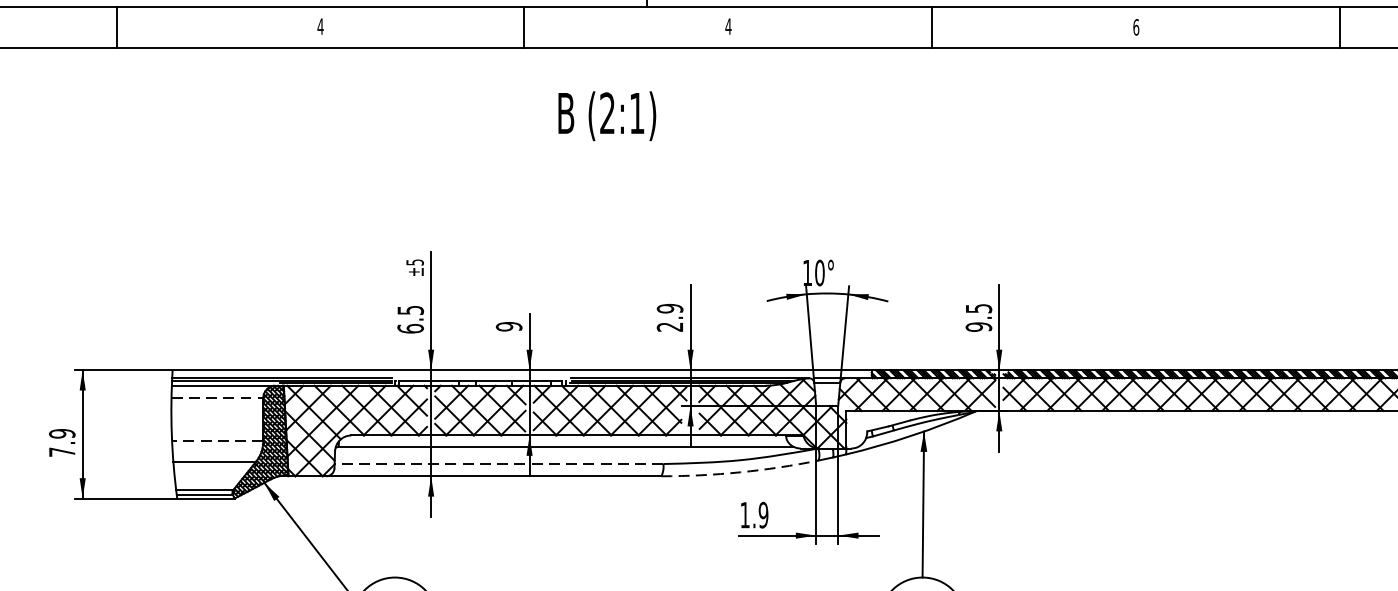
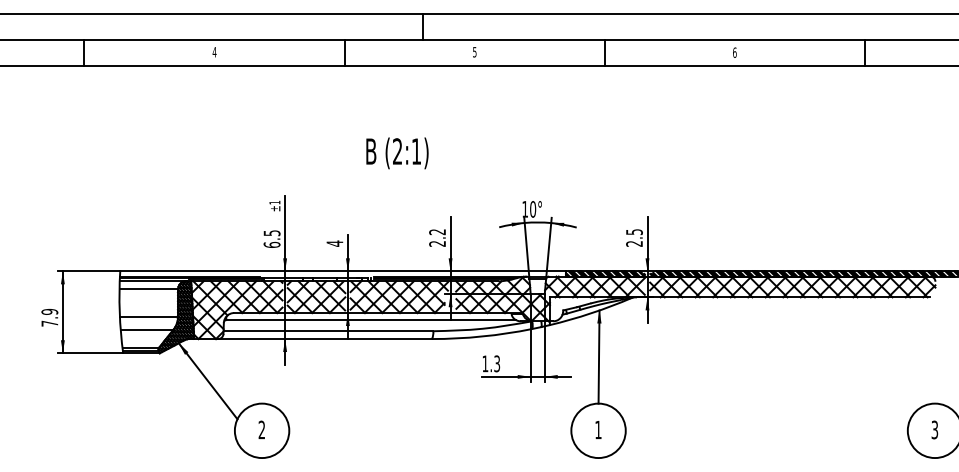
text: (728, 27) -> (474, 52), 4 -> 5
text: (607, 116) -> (397, 153), moved
text: (414, 262) -> (274, 202), ±5 -> ±1
text: (670, 309) -> (437, 232), 2.9 -> 2.2
text: (508, 326) -> (334, 243), 9 -> 4
text: (978, 326) -> (634, 243), 9.5 -> 2.5
line: (218, 398) -> (149, 289), dashed -> solid
line: (216, 440) -> (148, 316), dashed -> solid
line: (499, 464) -> (328, 331), dashed -> solid
arc: (740, 472) -> (482, 336), dashed -> solid
text: (764, 514) -> (497, 363), 1.9 -> 1.3

